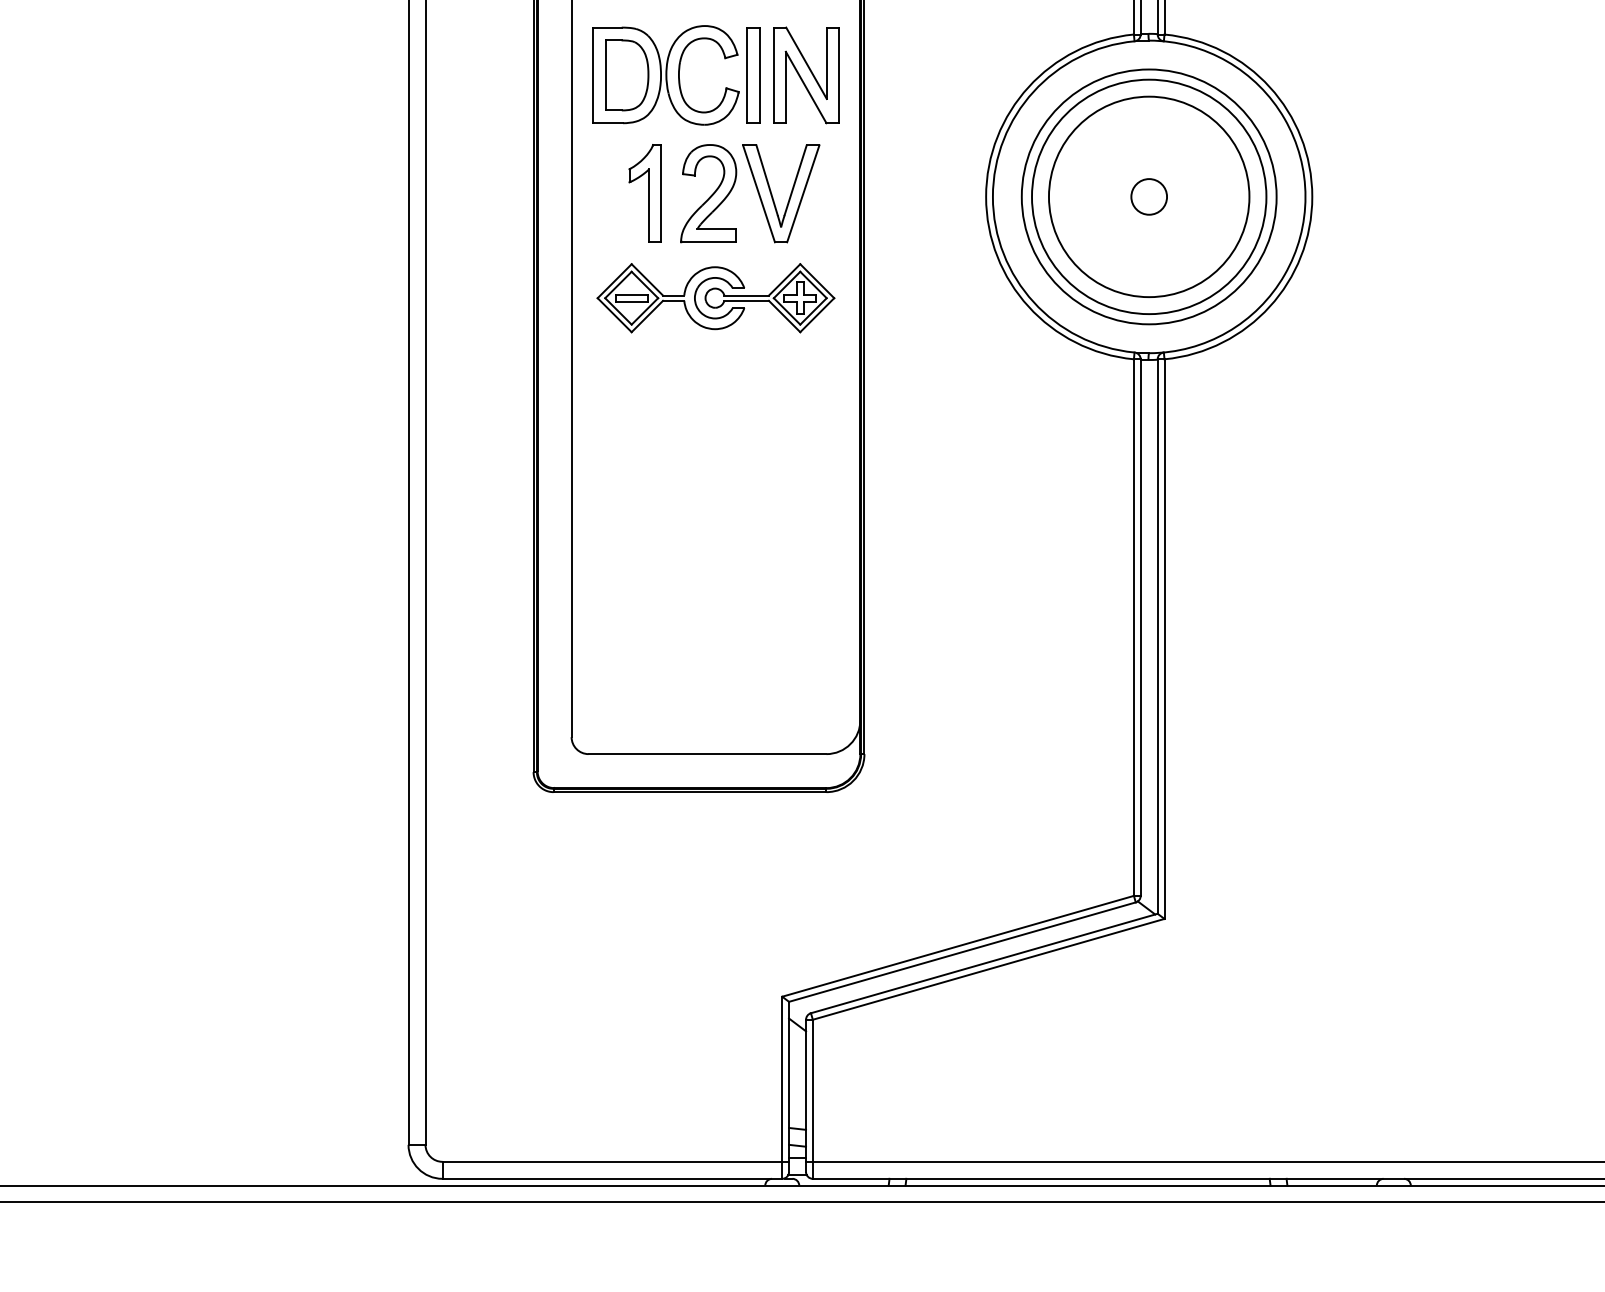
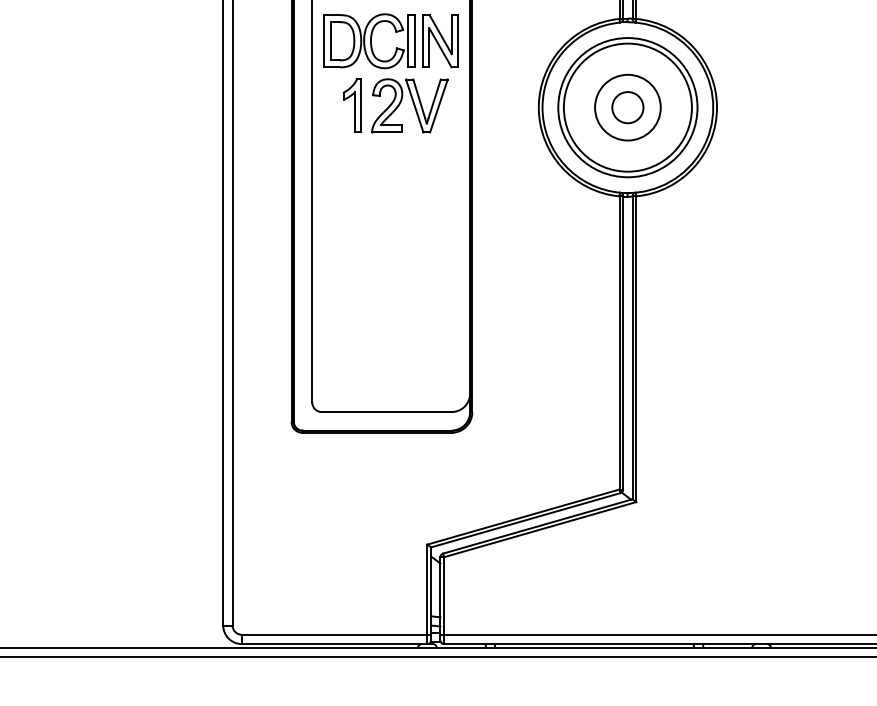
circle: (1148, 196) -> (627, 107), size x0.6
circle: (1148, 196) -> (627, 107), size x1.6
part: (714, 297) -> (390, 162), removed

